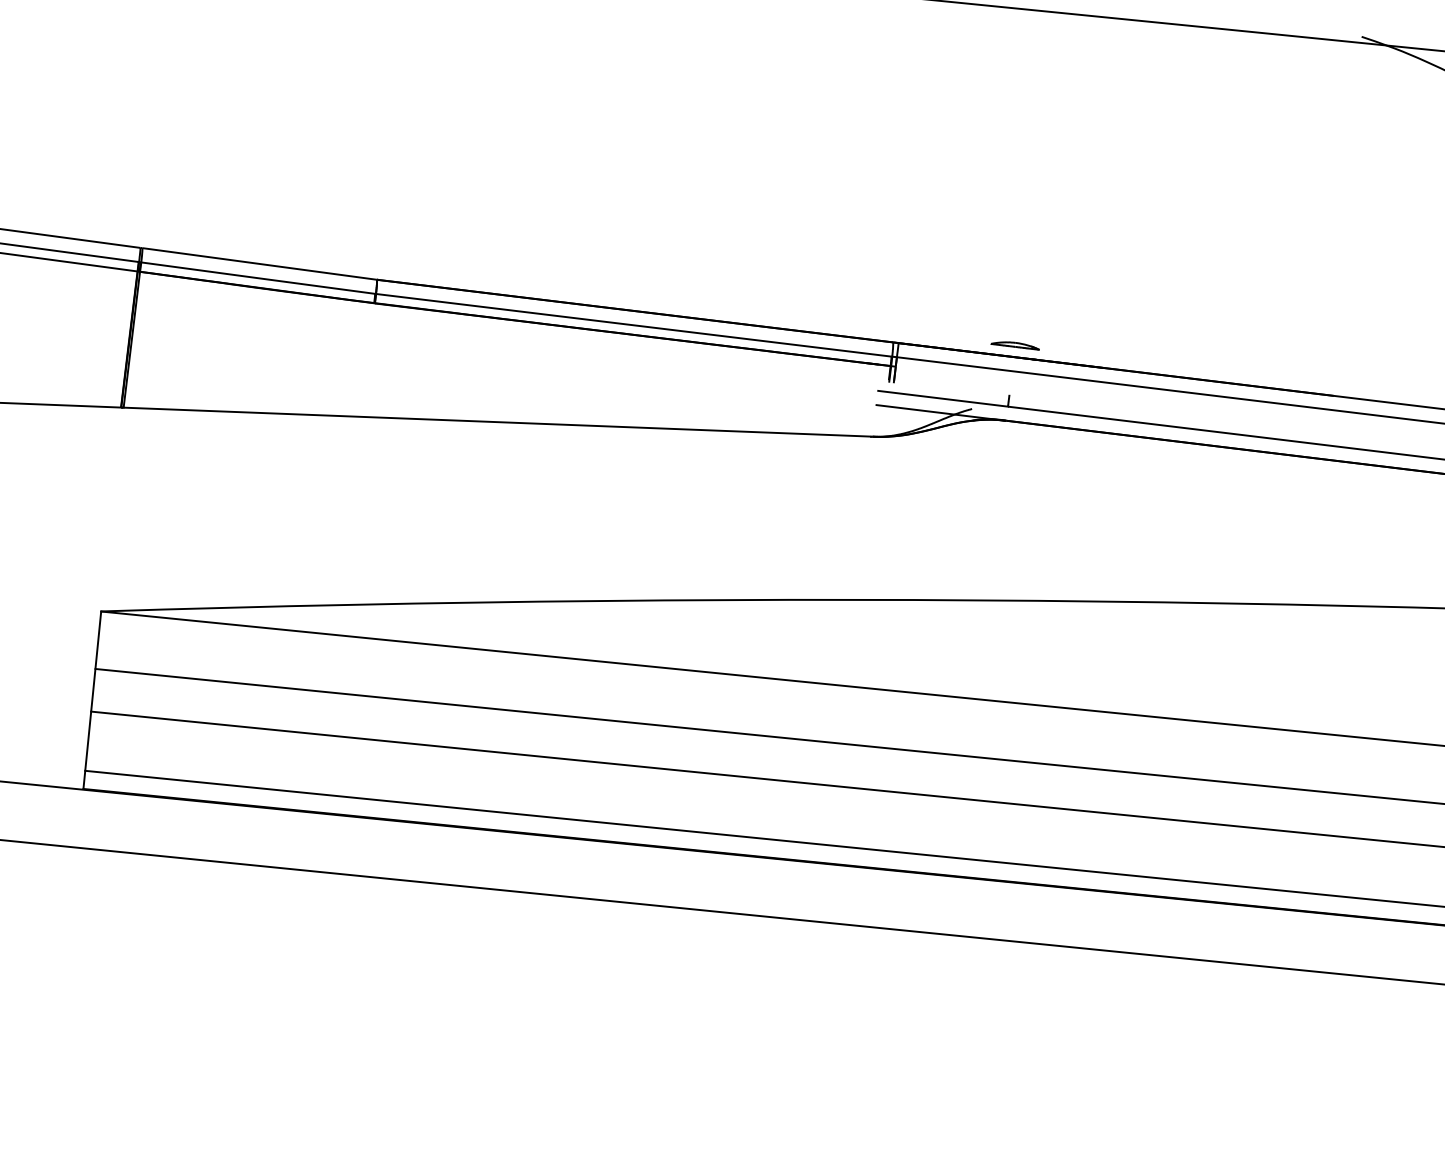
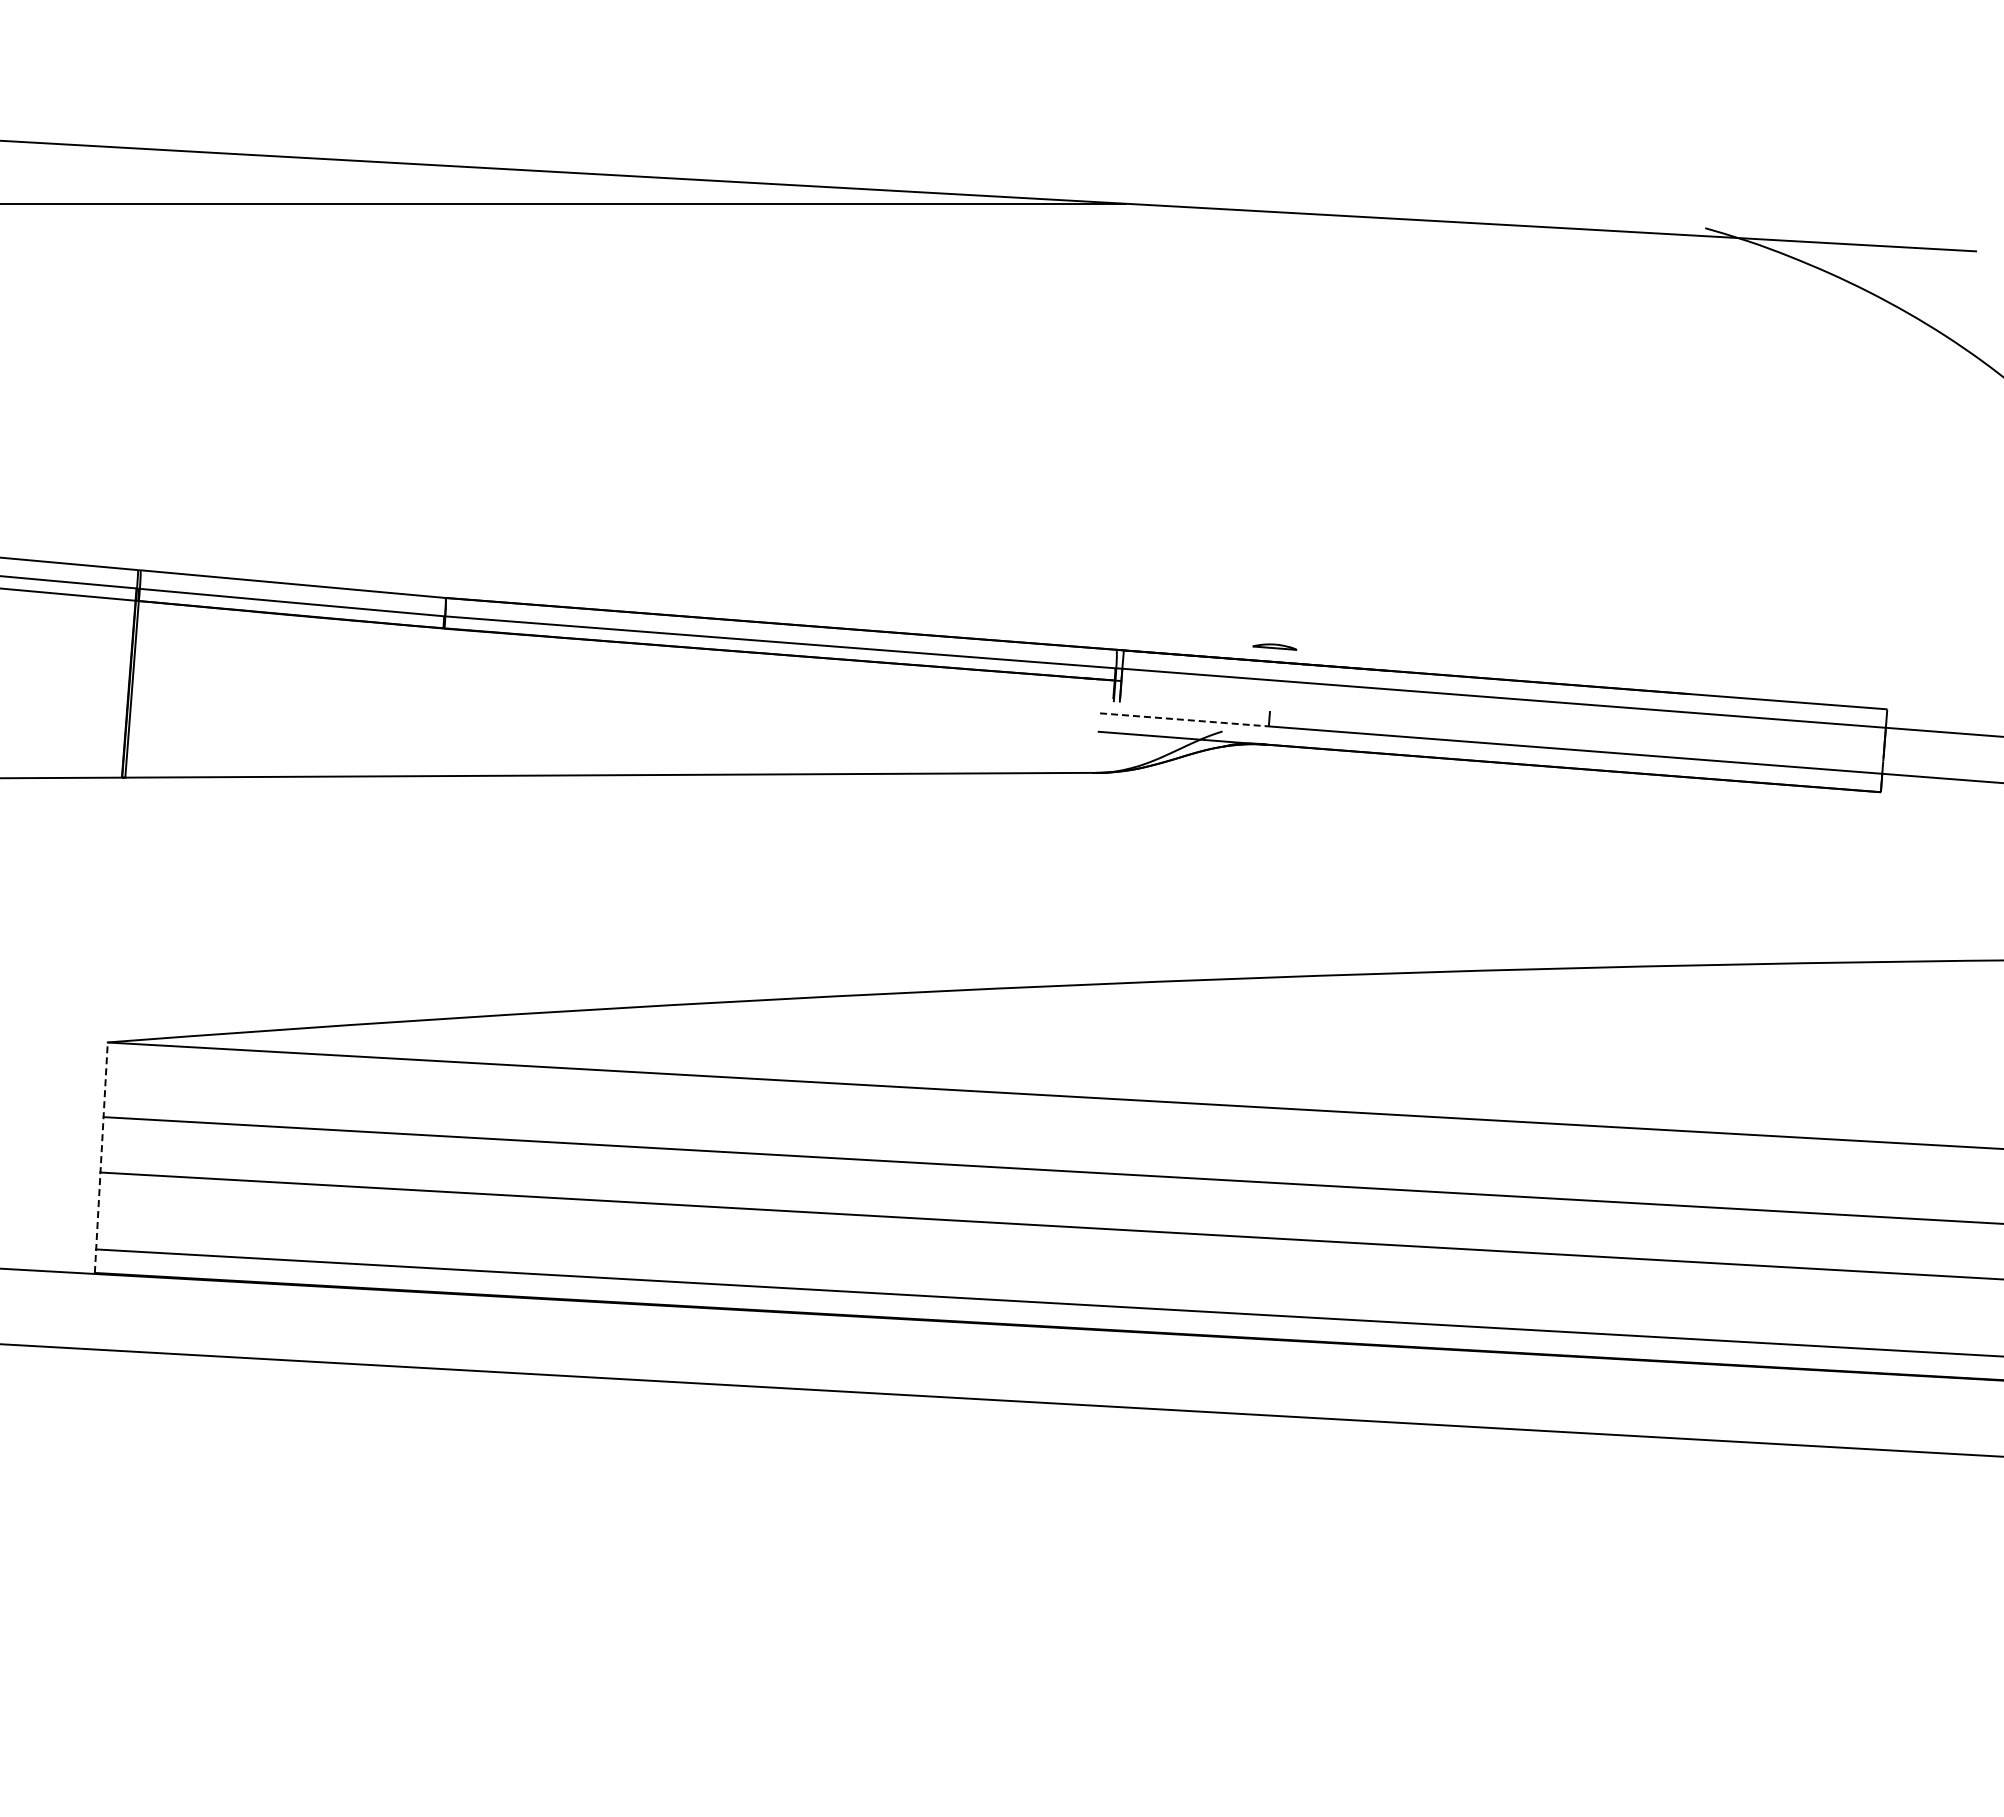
part: (1015, 345) -> (1274, 646), size x0.7
line: (943, 398) -> (1184, 719), solid -> dashed
line: (92, 700) -> (101, 1157), solid -> dashed

